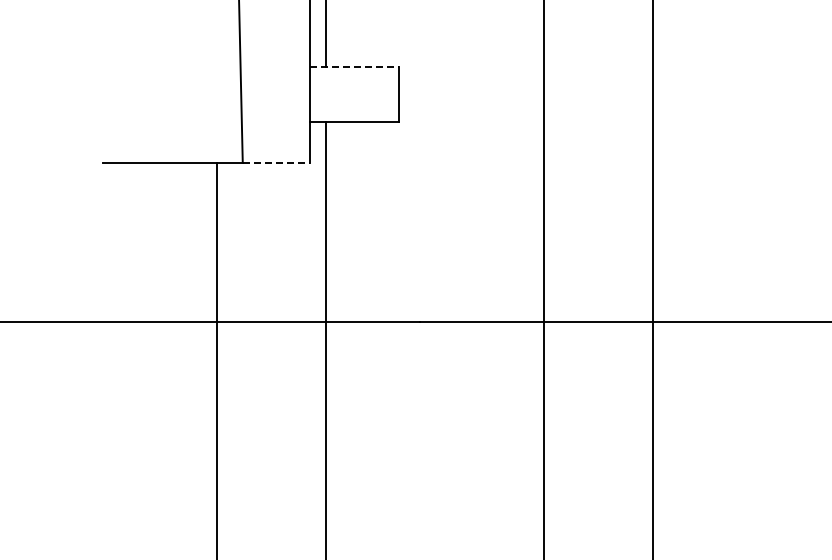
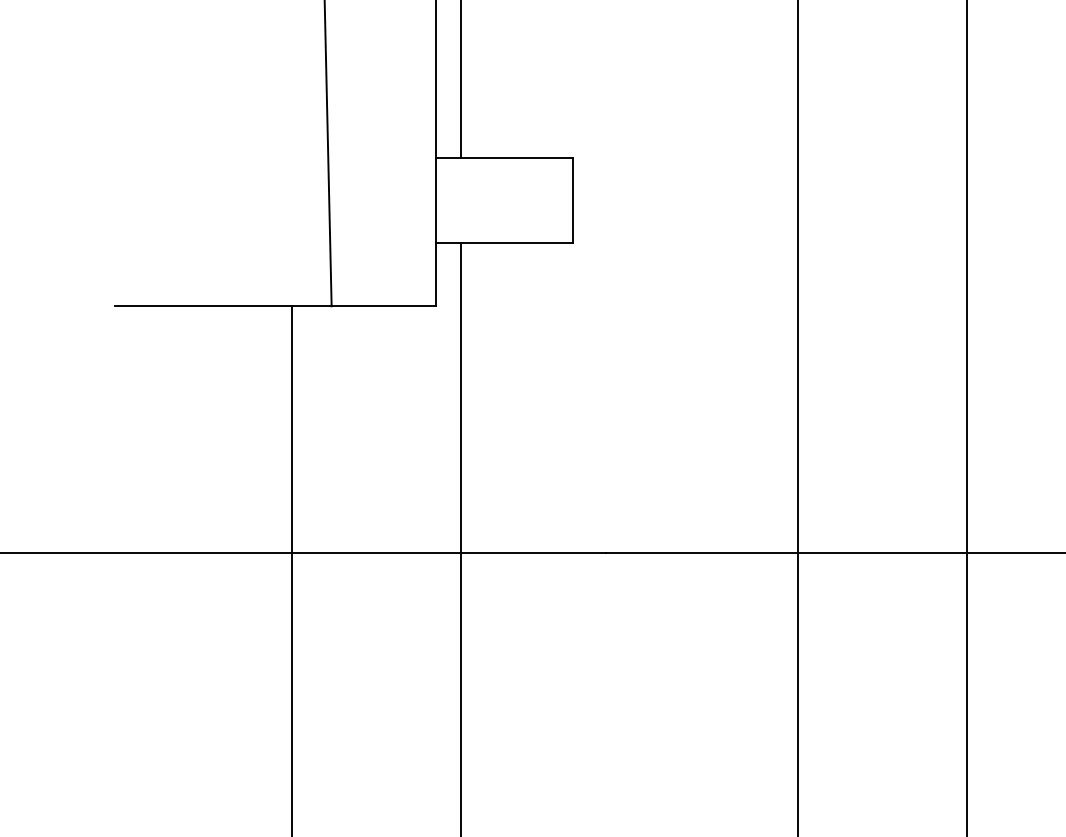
line: (355, 67) -> (506, 158), dashed -> solid
line: (276, 162) -> (383, 306), dashed -> solid

